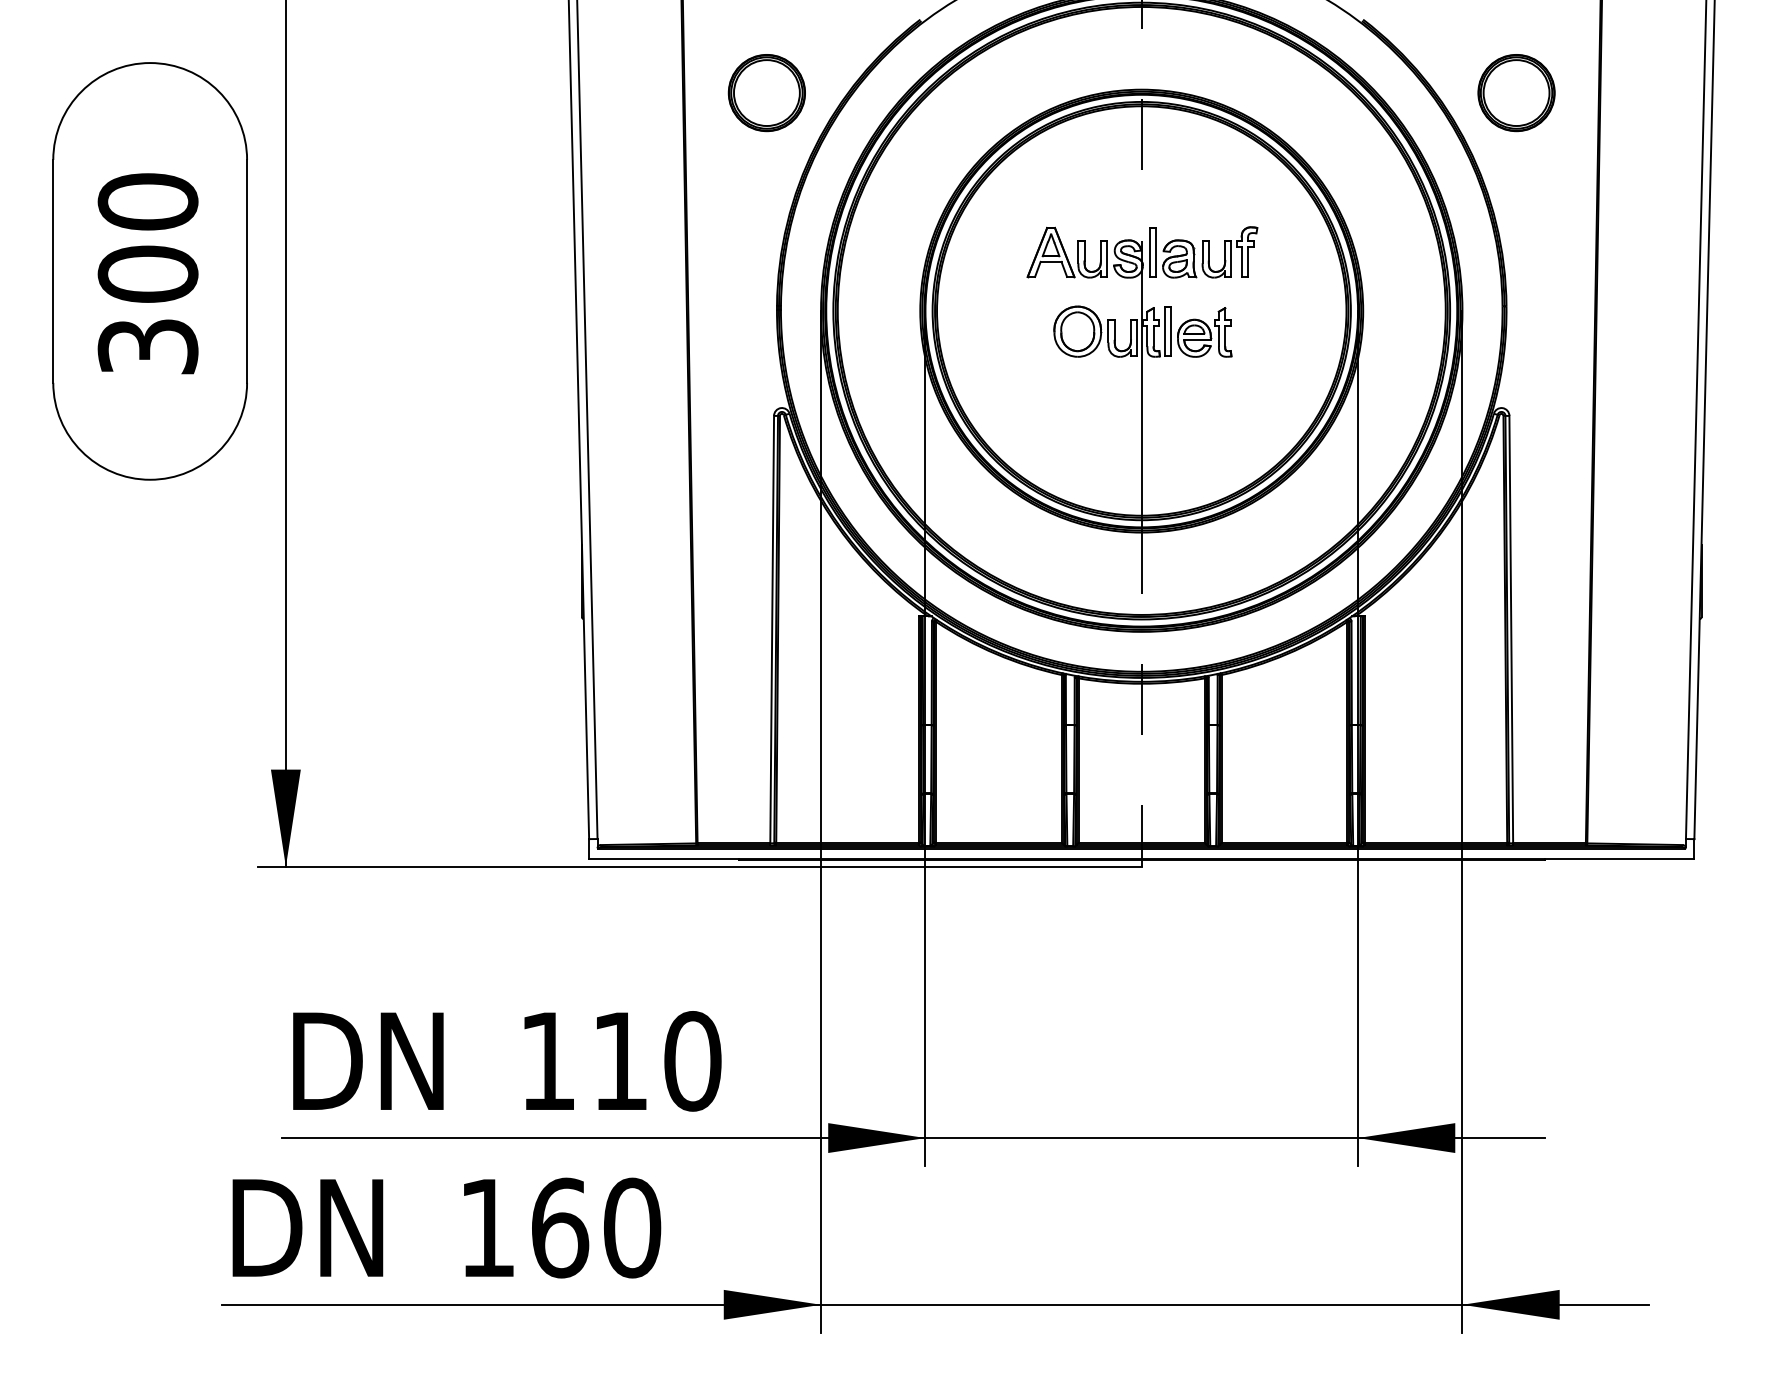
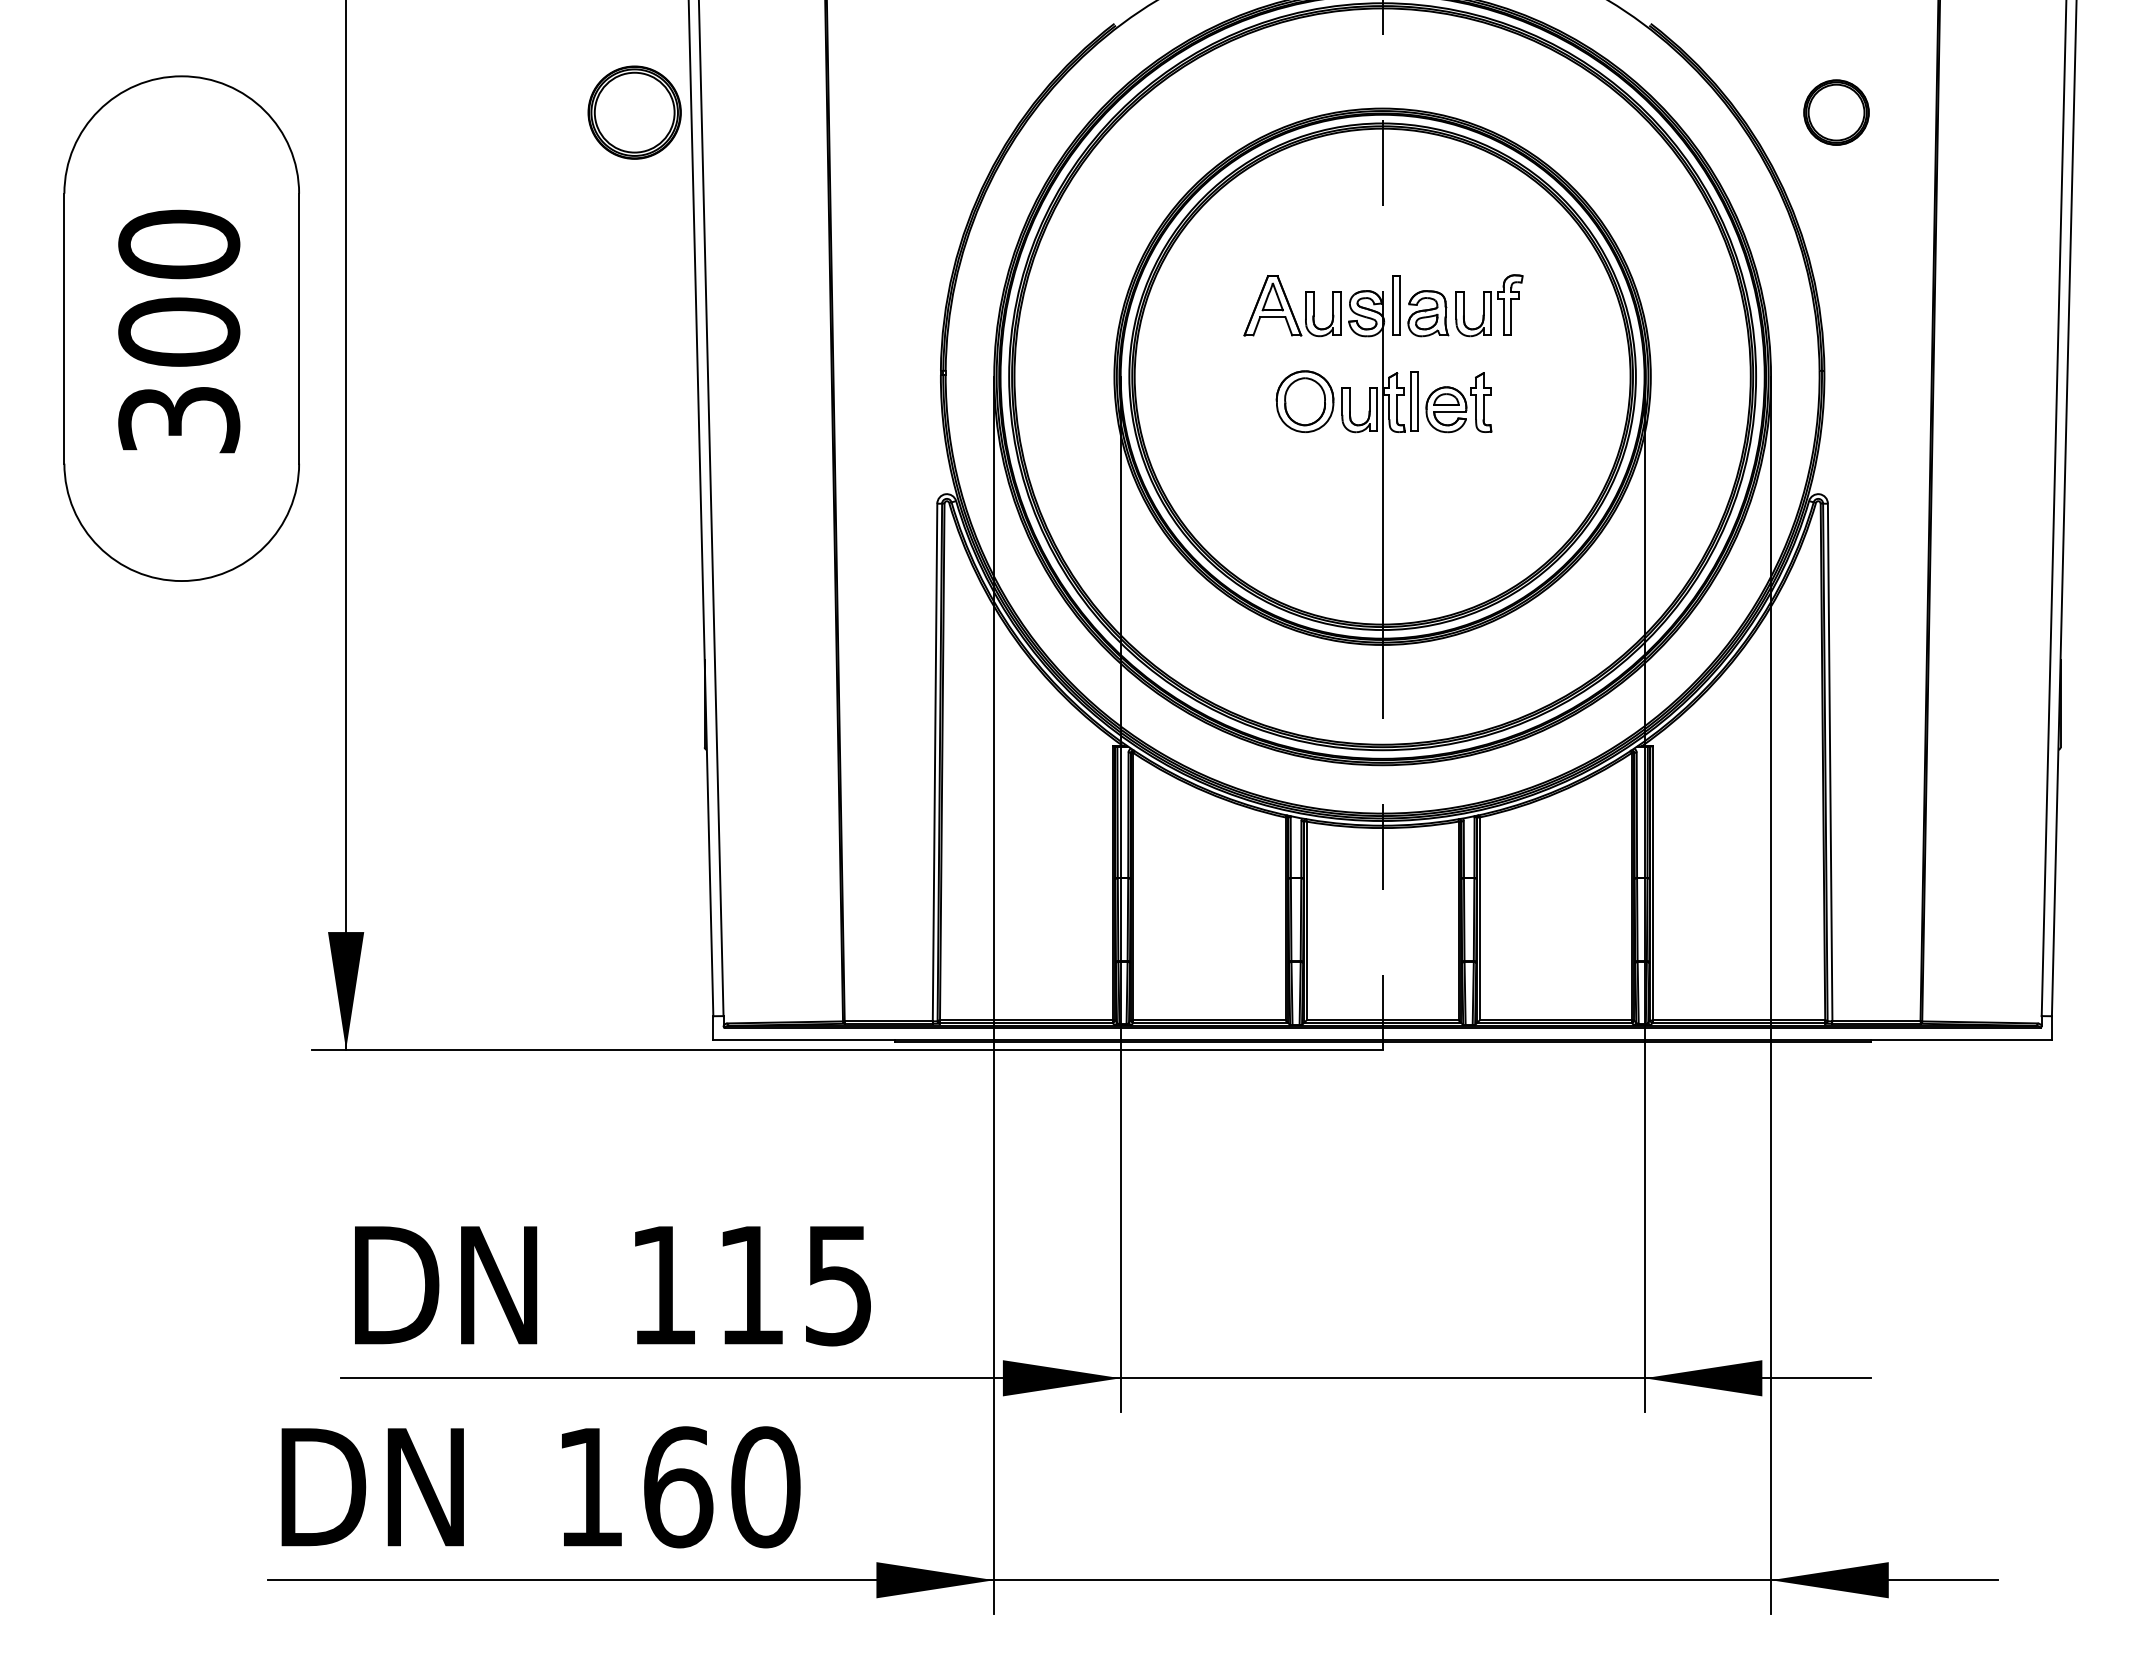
part: (766, 92) -> (634, 112), moved
part: (1516, 92) -> (1836, 112), size x0.7
text: (692, 1061) -> (838, 1285), 110 -> 115

